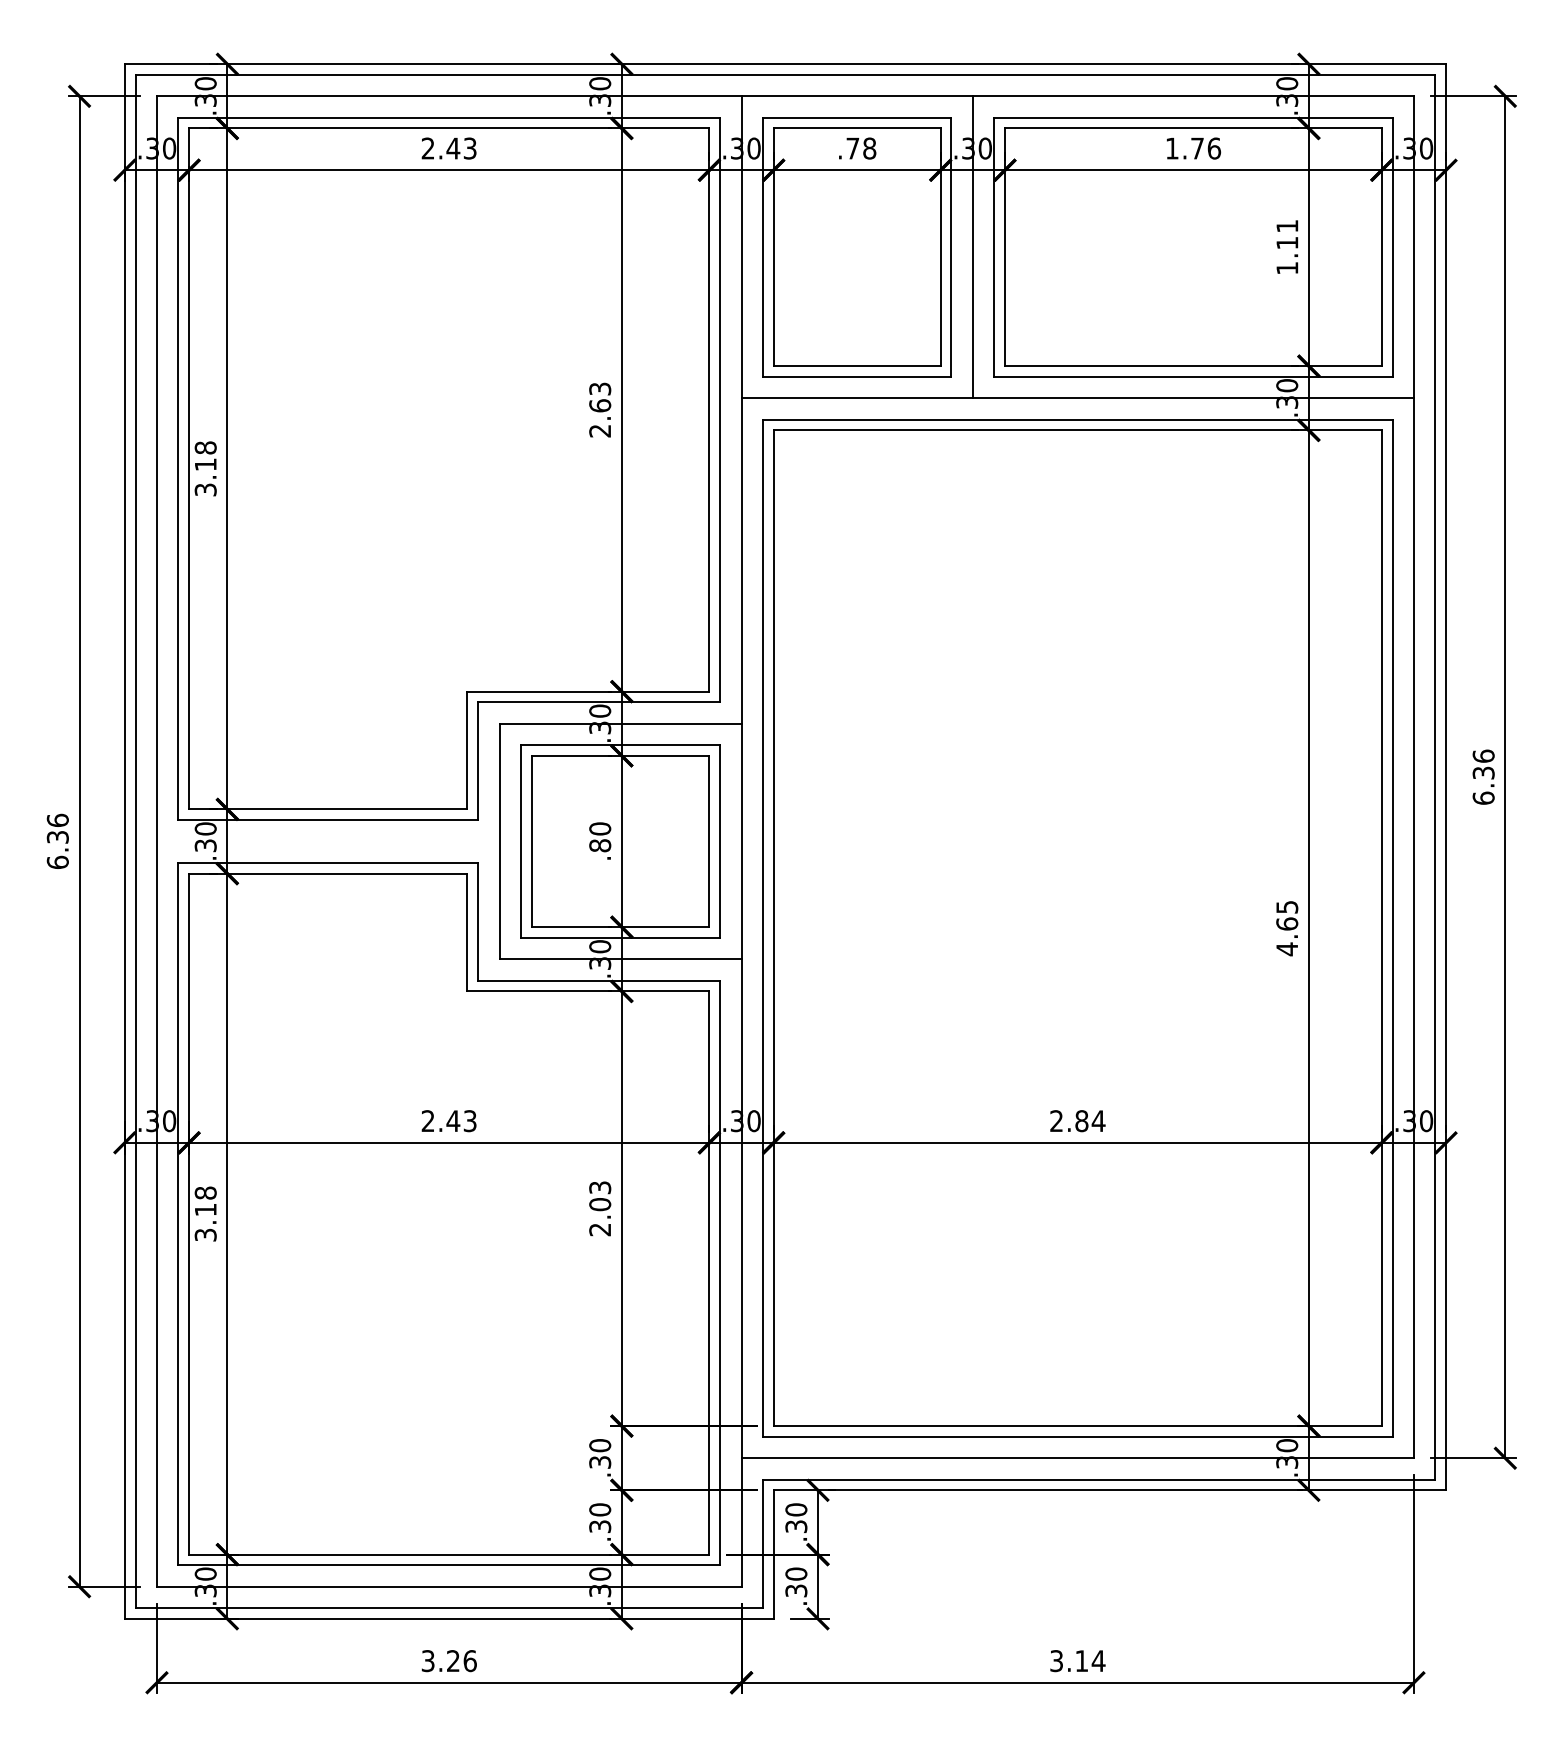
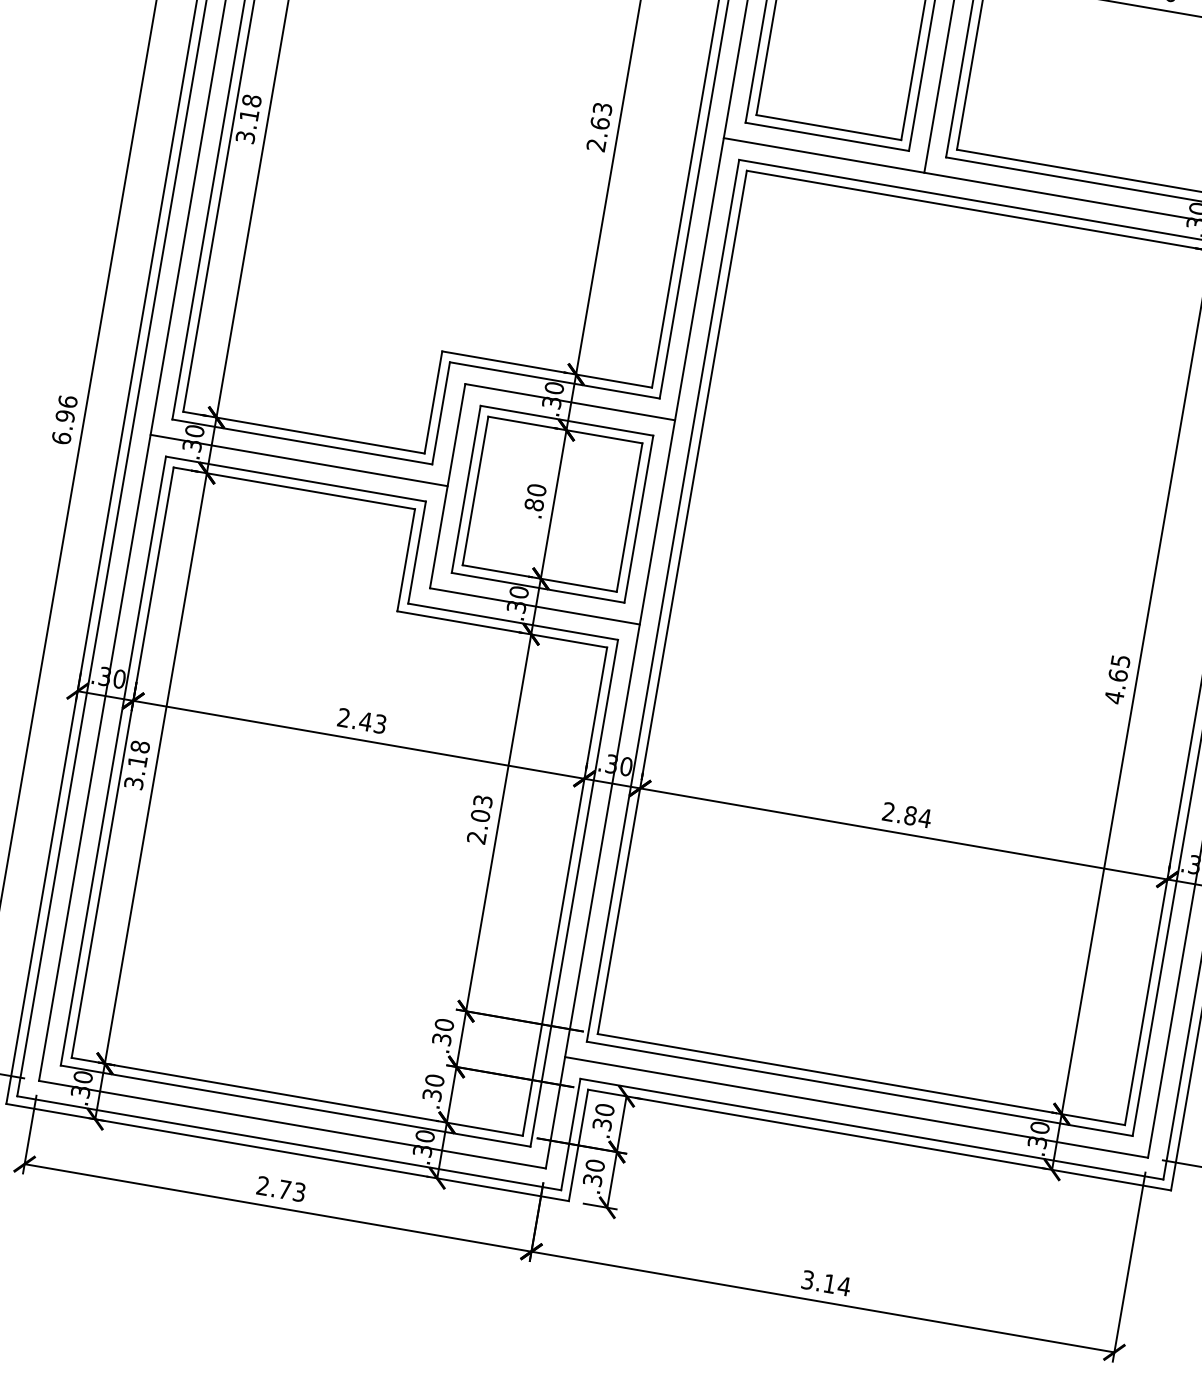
text: (57, 836) -> (65, 415), 6.36 -> 6.96
line: (327, 841) -> (298, 460), added
text: (448, 1661) -> (280, 1189), 3.26 -> 2.73

